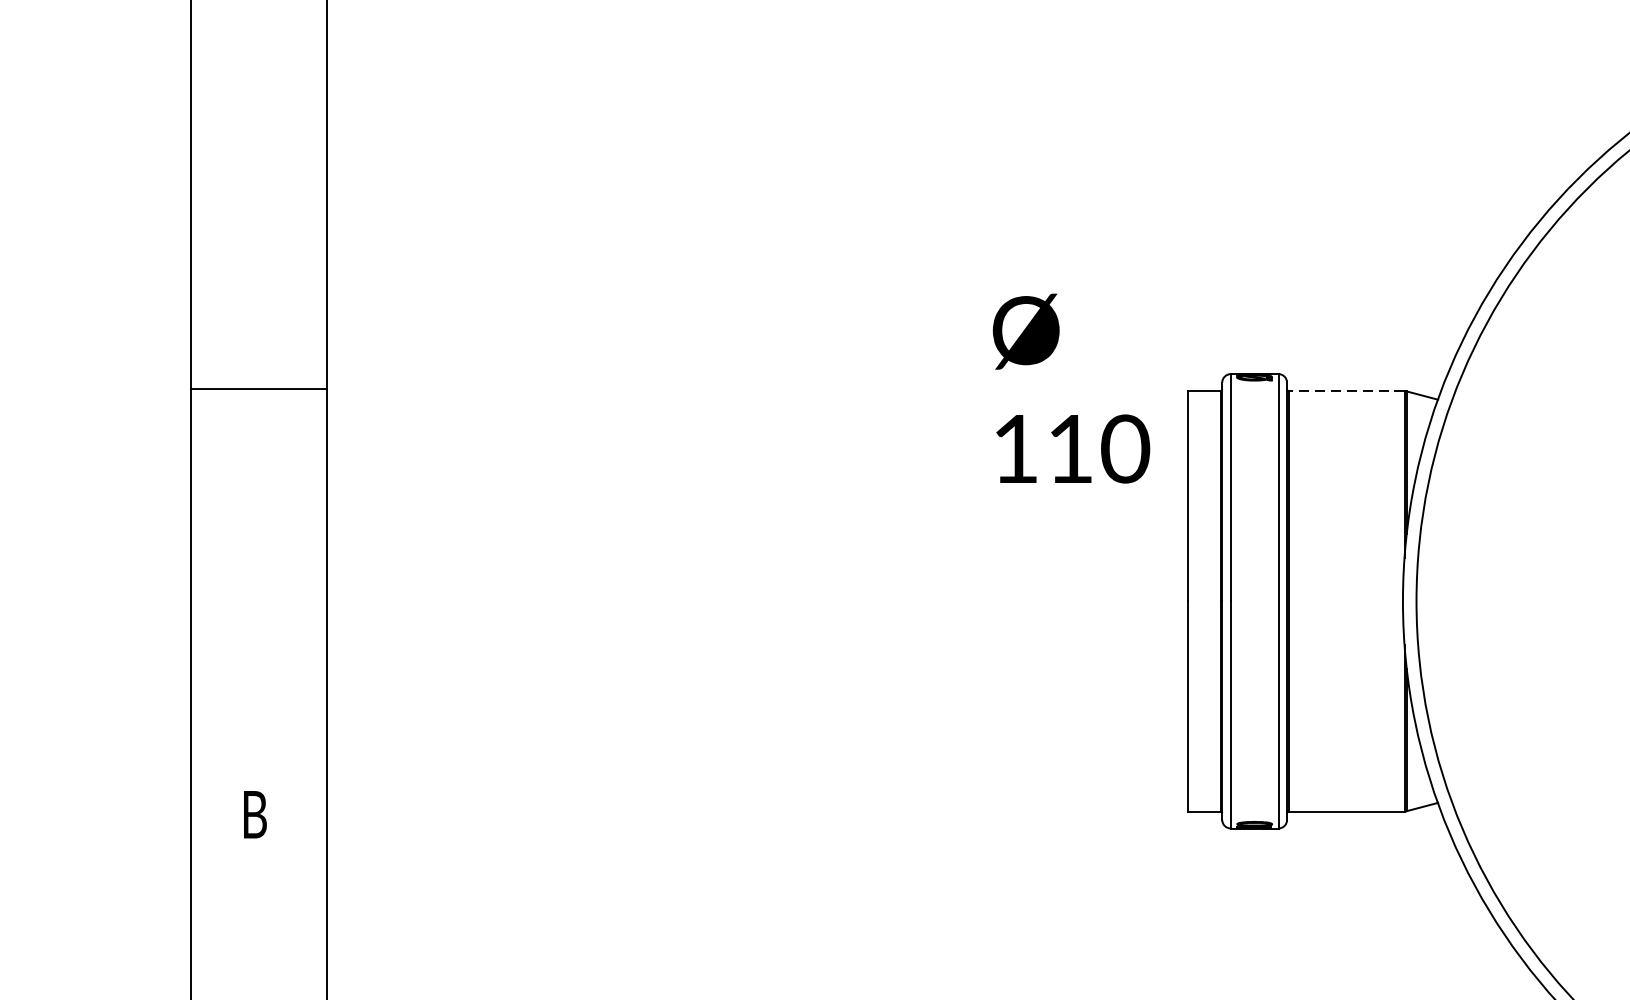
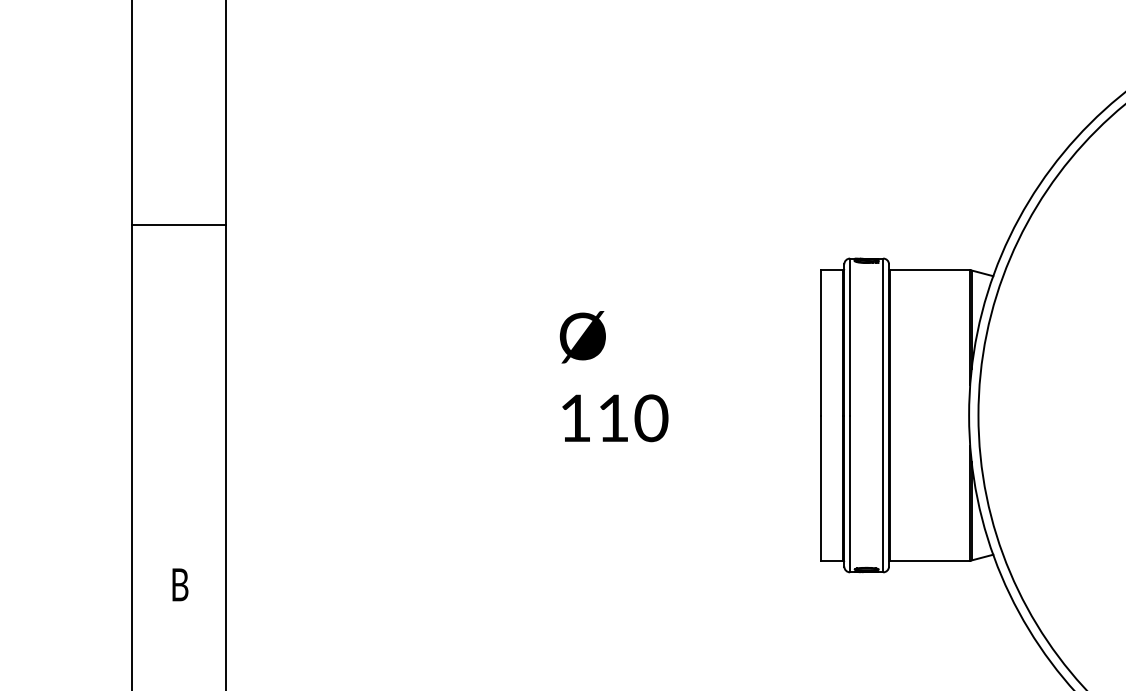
line: (258, 388) -> (178, 224), moved
text: (1070, 388) -> (613, 376), moved
line: (1347, 391) -> (930, 270), dashed -> solid
text: (255, 814) -> (180, 584), moved

